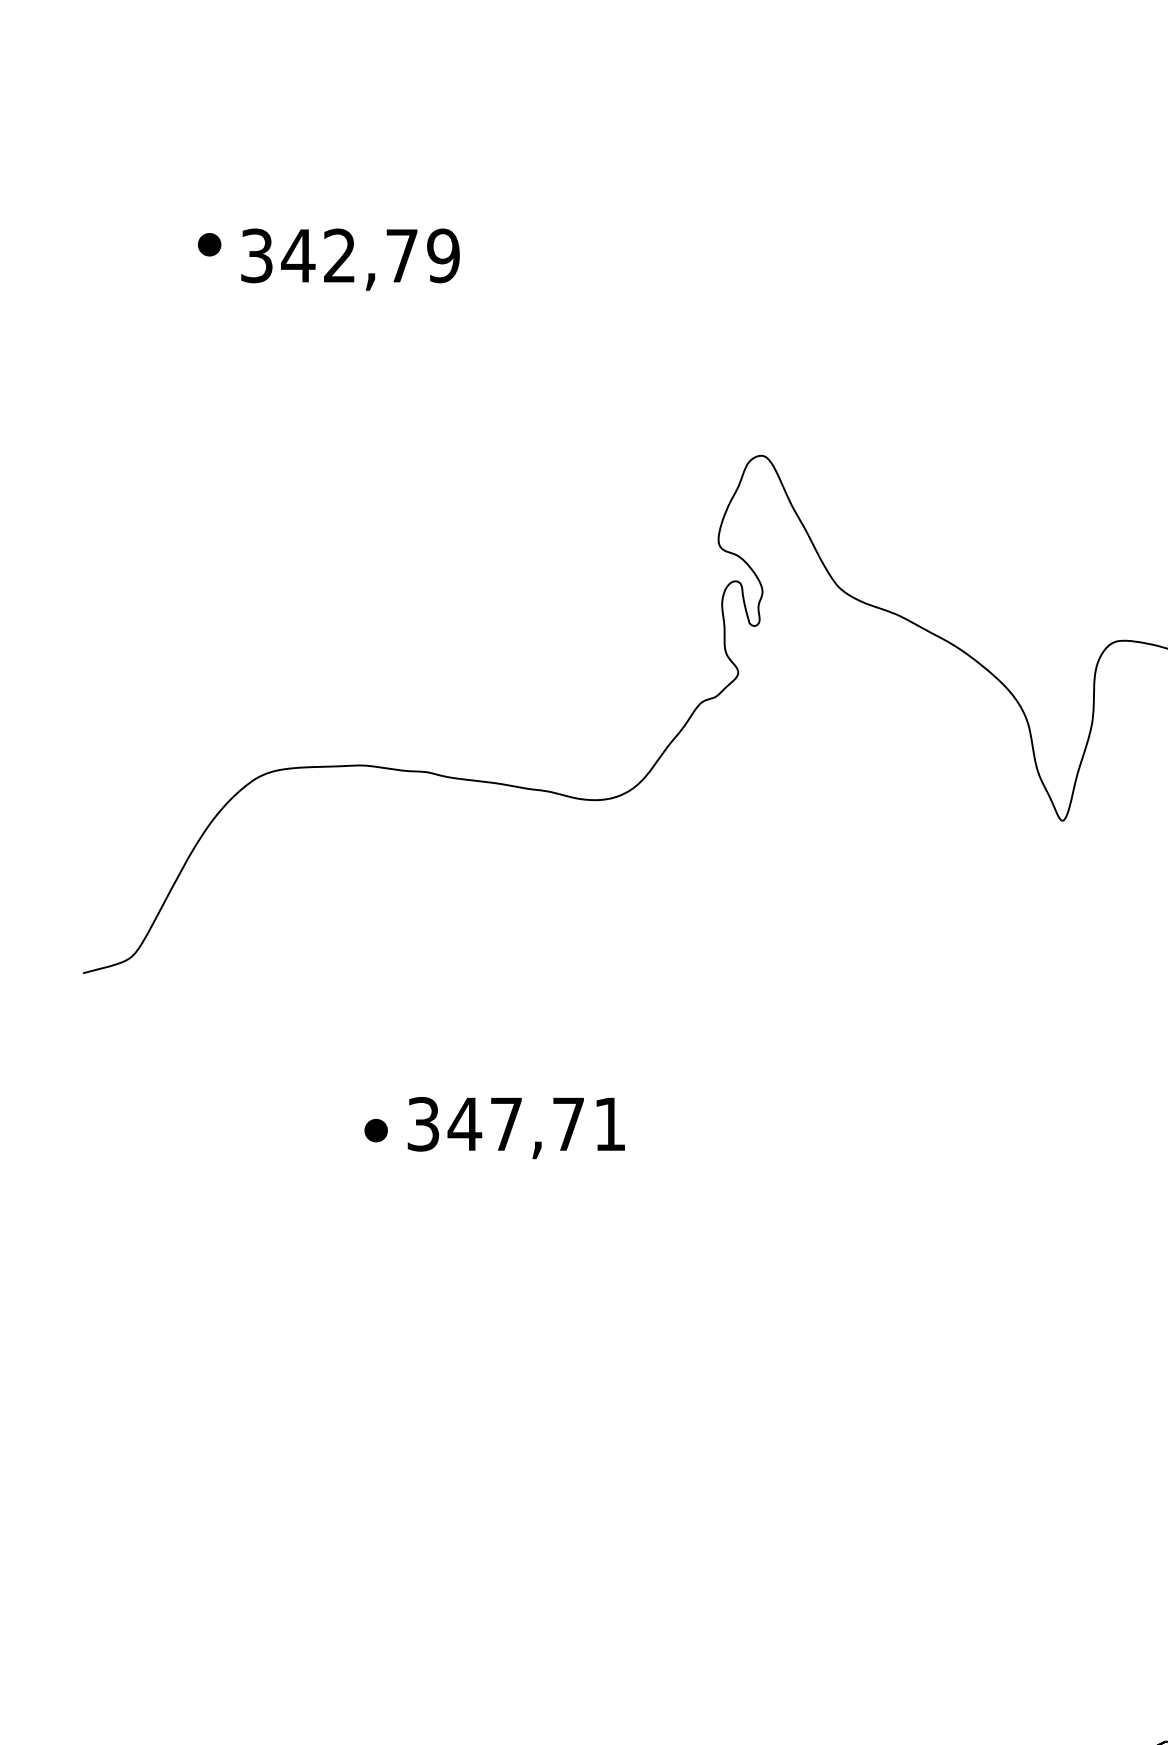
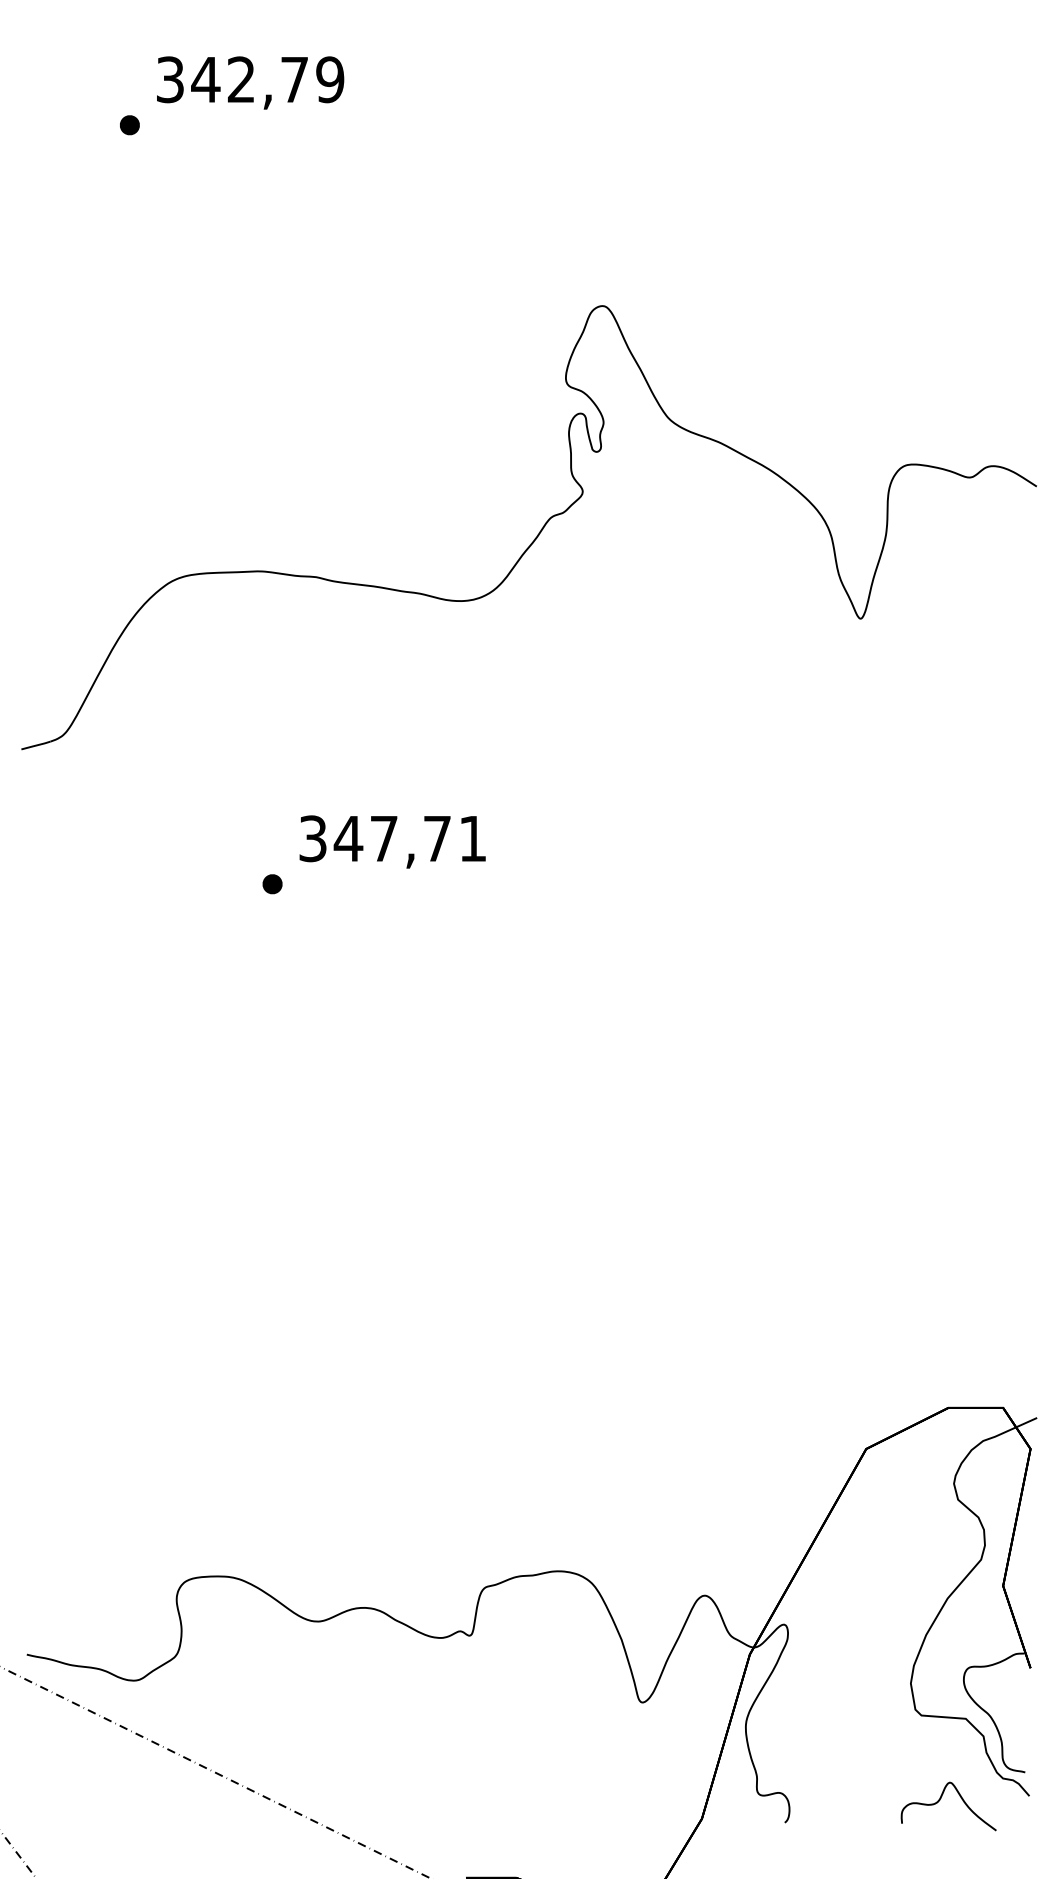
text: (350, 259) -> (250, 82), moved
text: (516, 1127) -> (392, 841), moved

